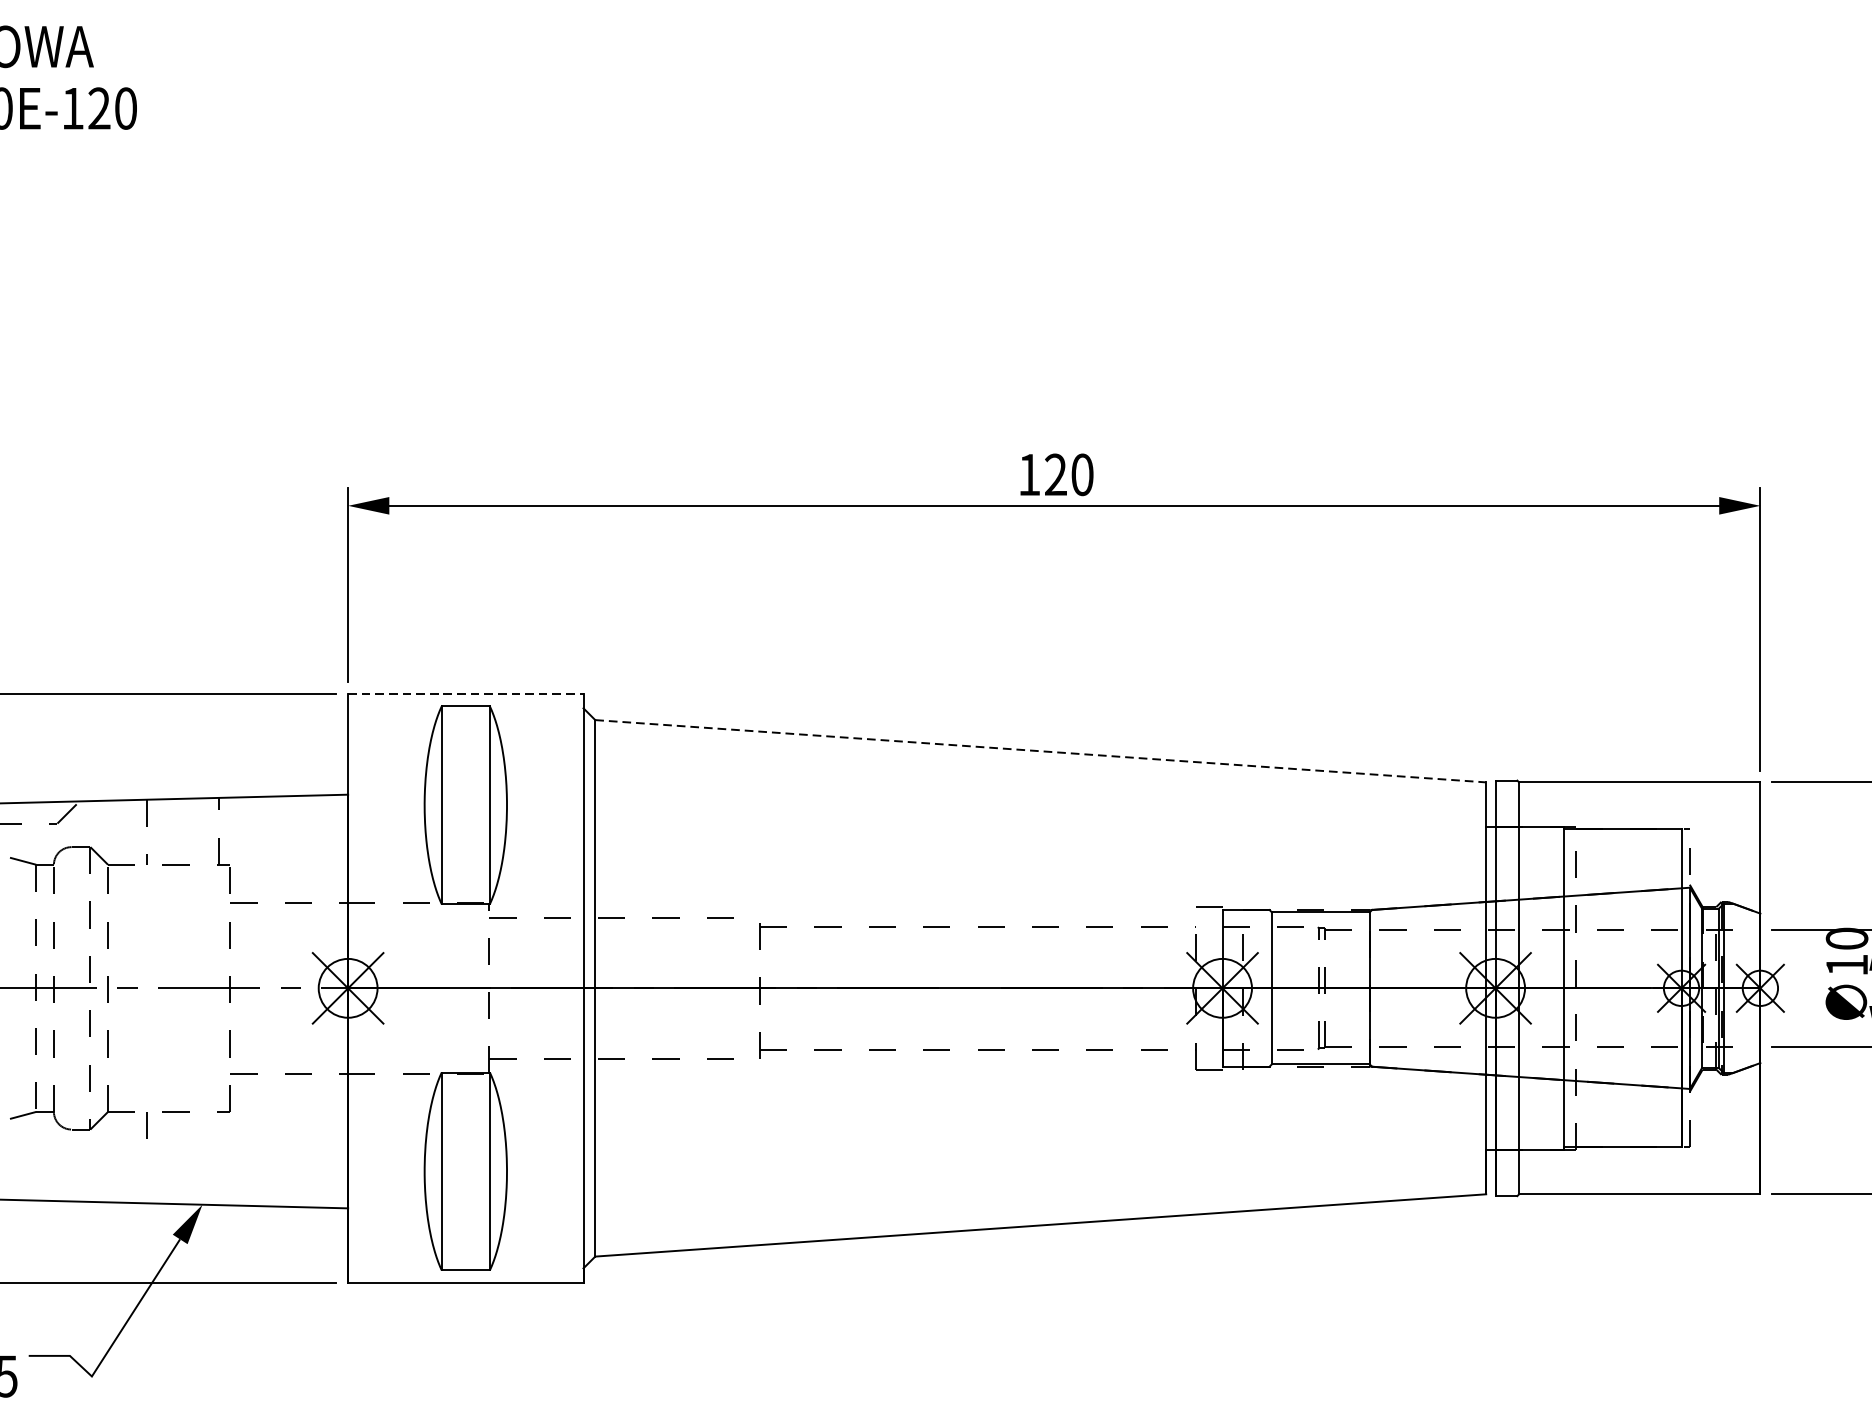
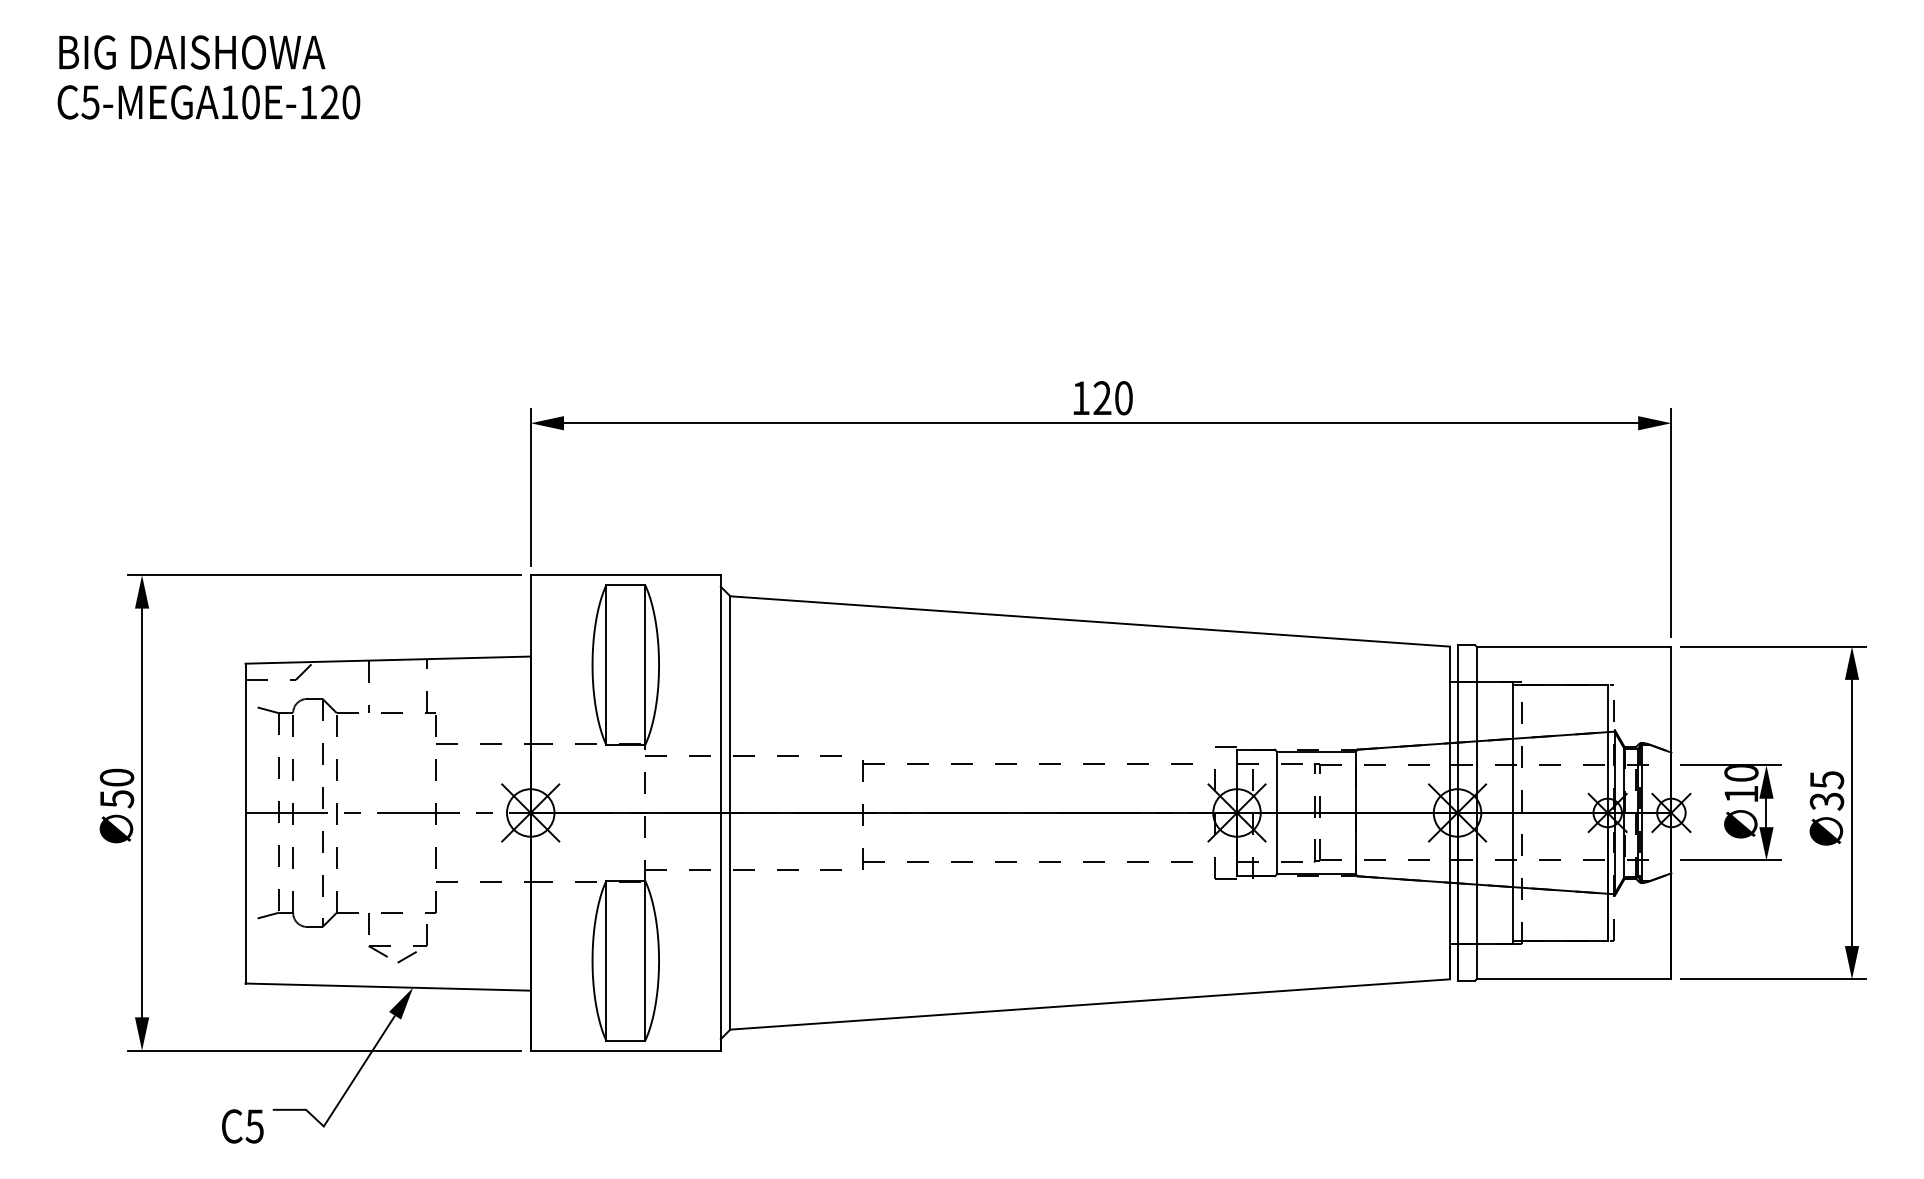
line: (466, 694) -> (626, 575), dashed -> solid
line: (1041, 751) -> (1090, 621), dashed -> solid
part: (174, 1152) -> (390, 945), added

